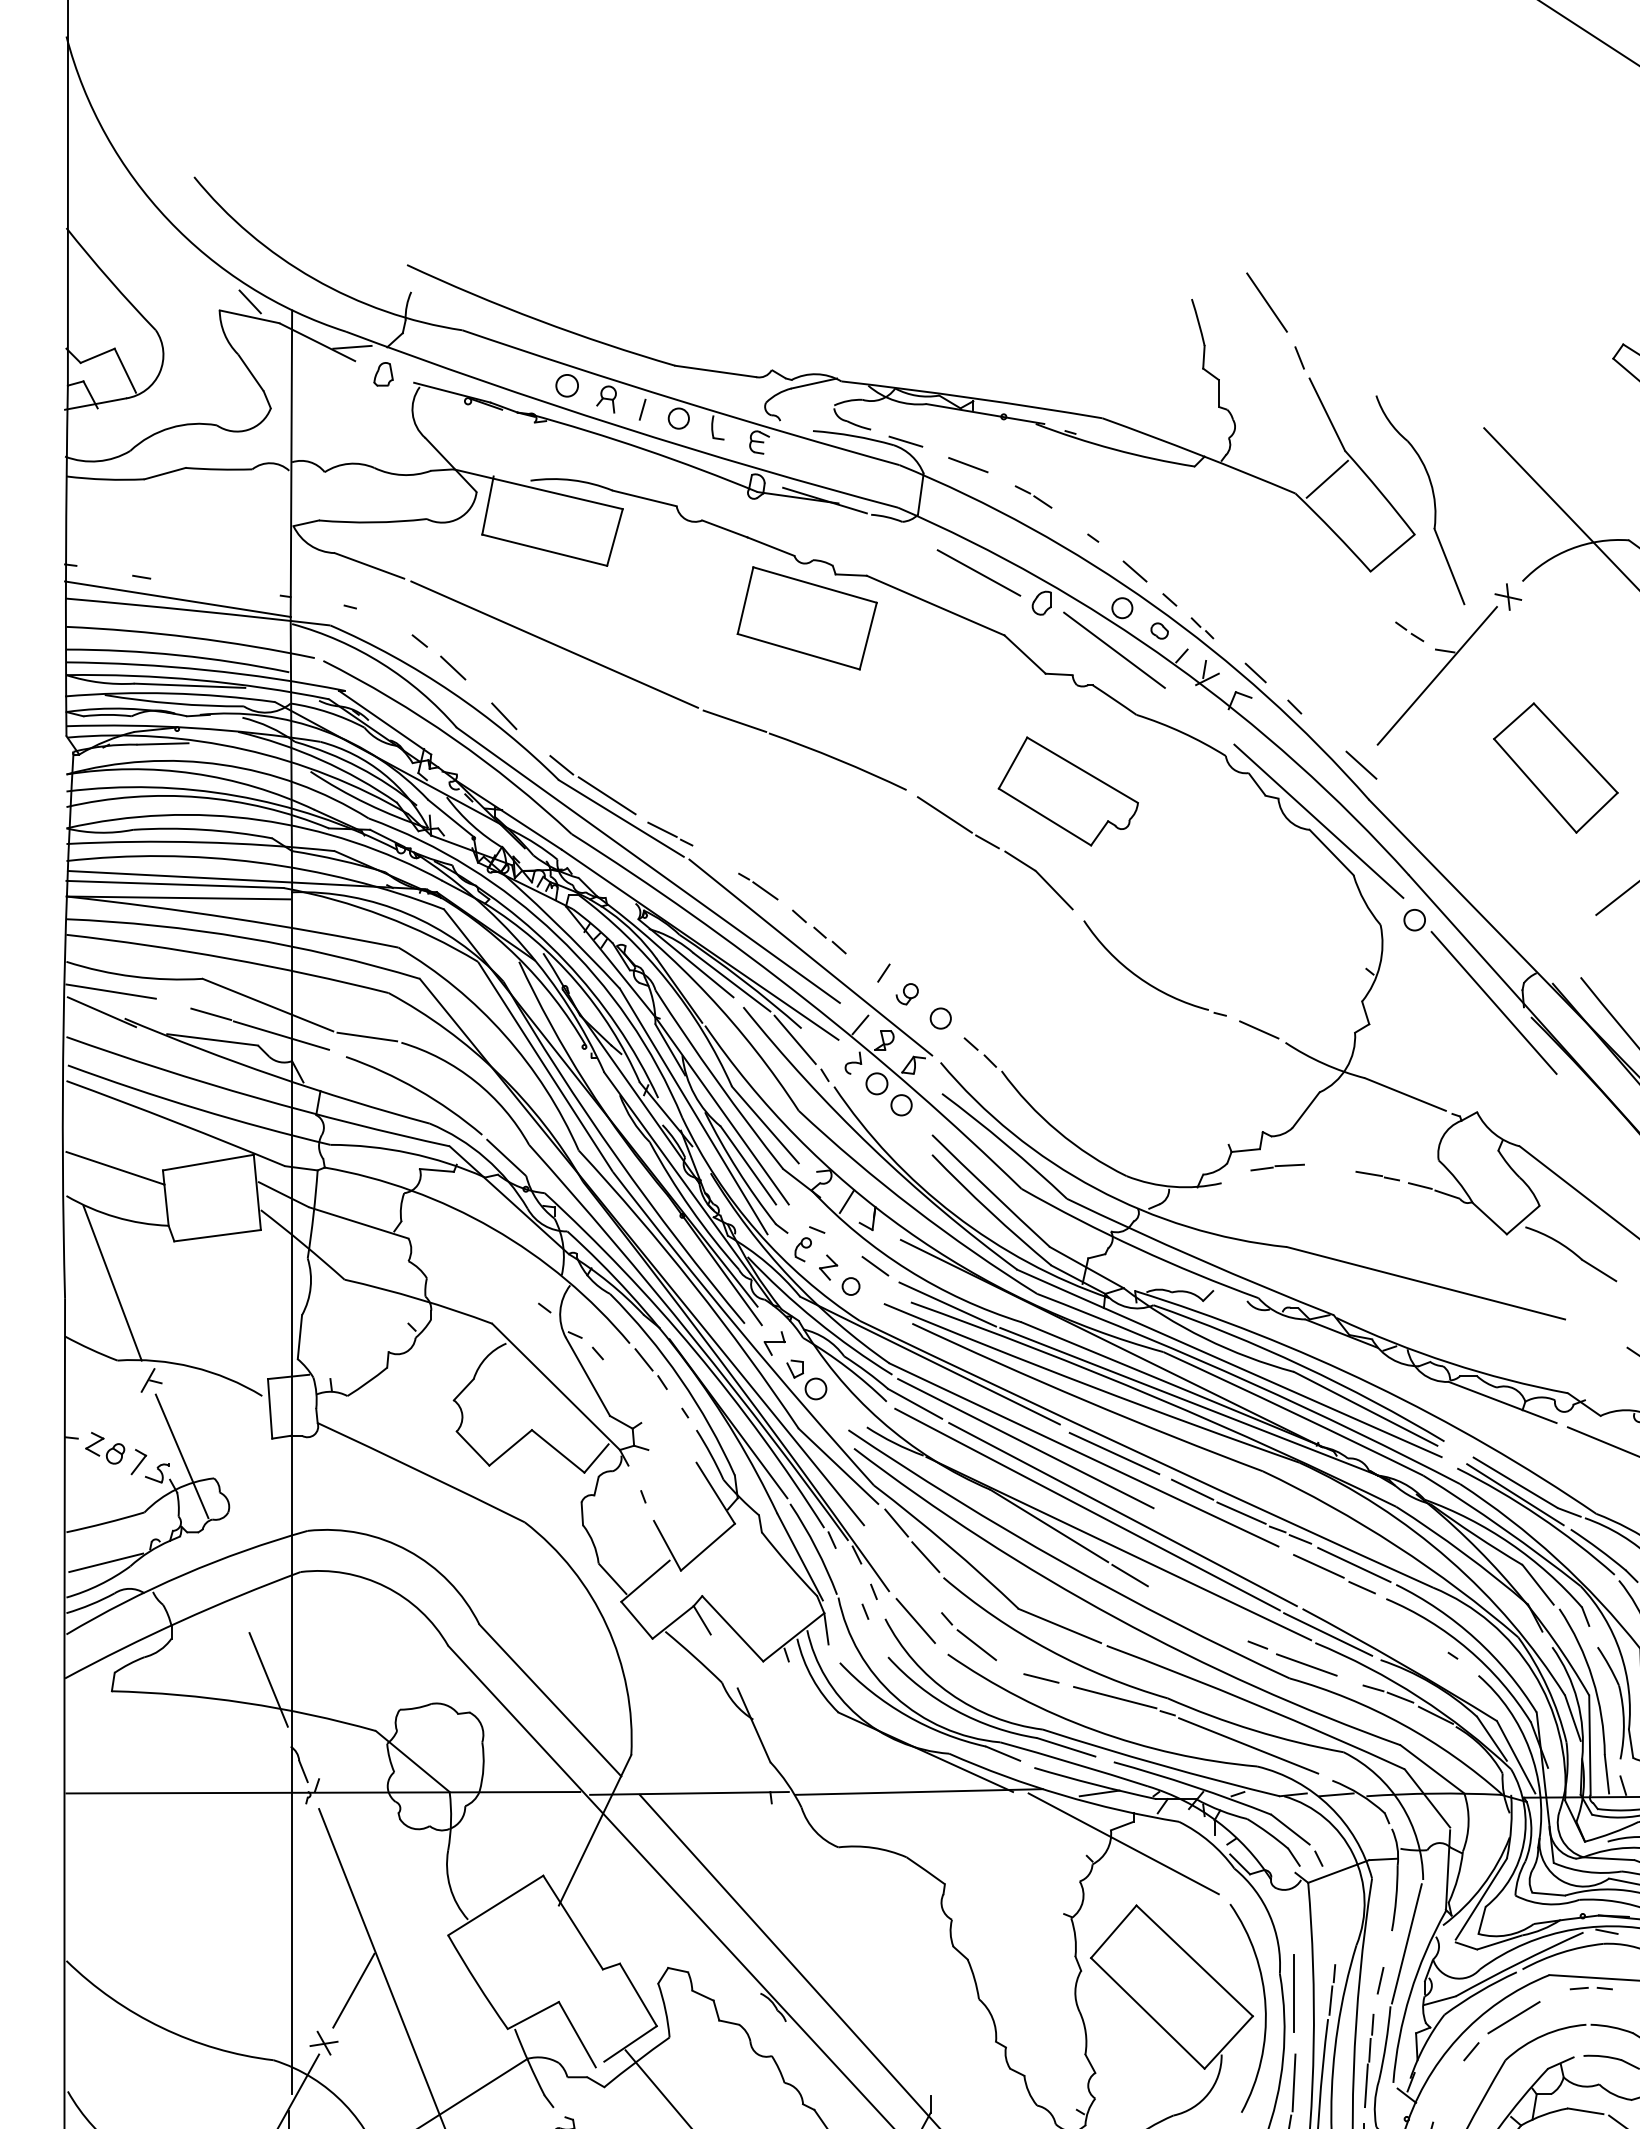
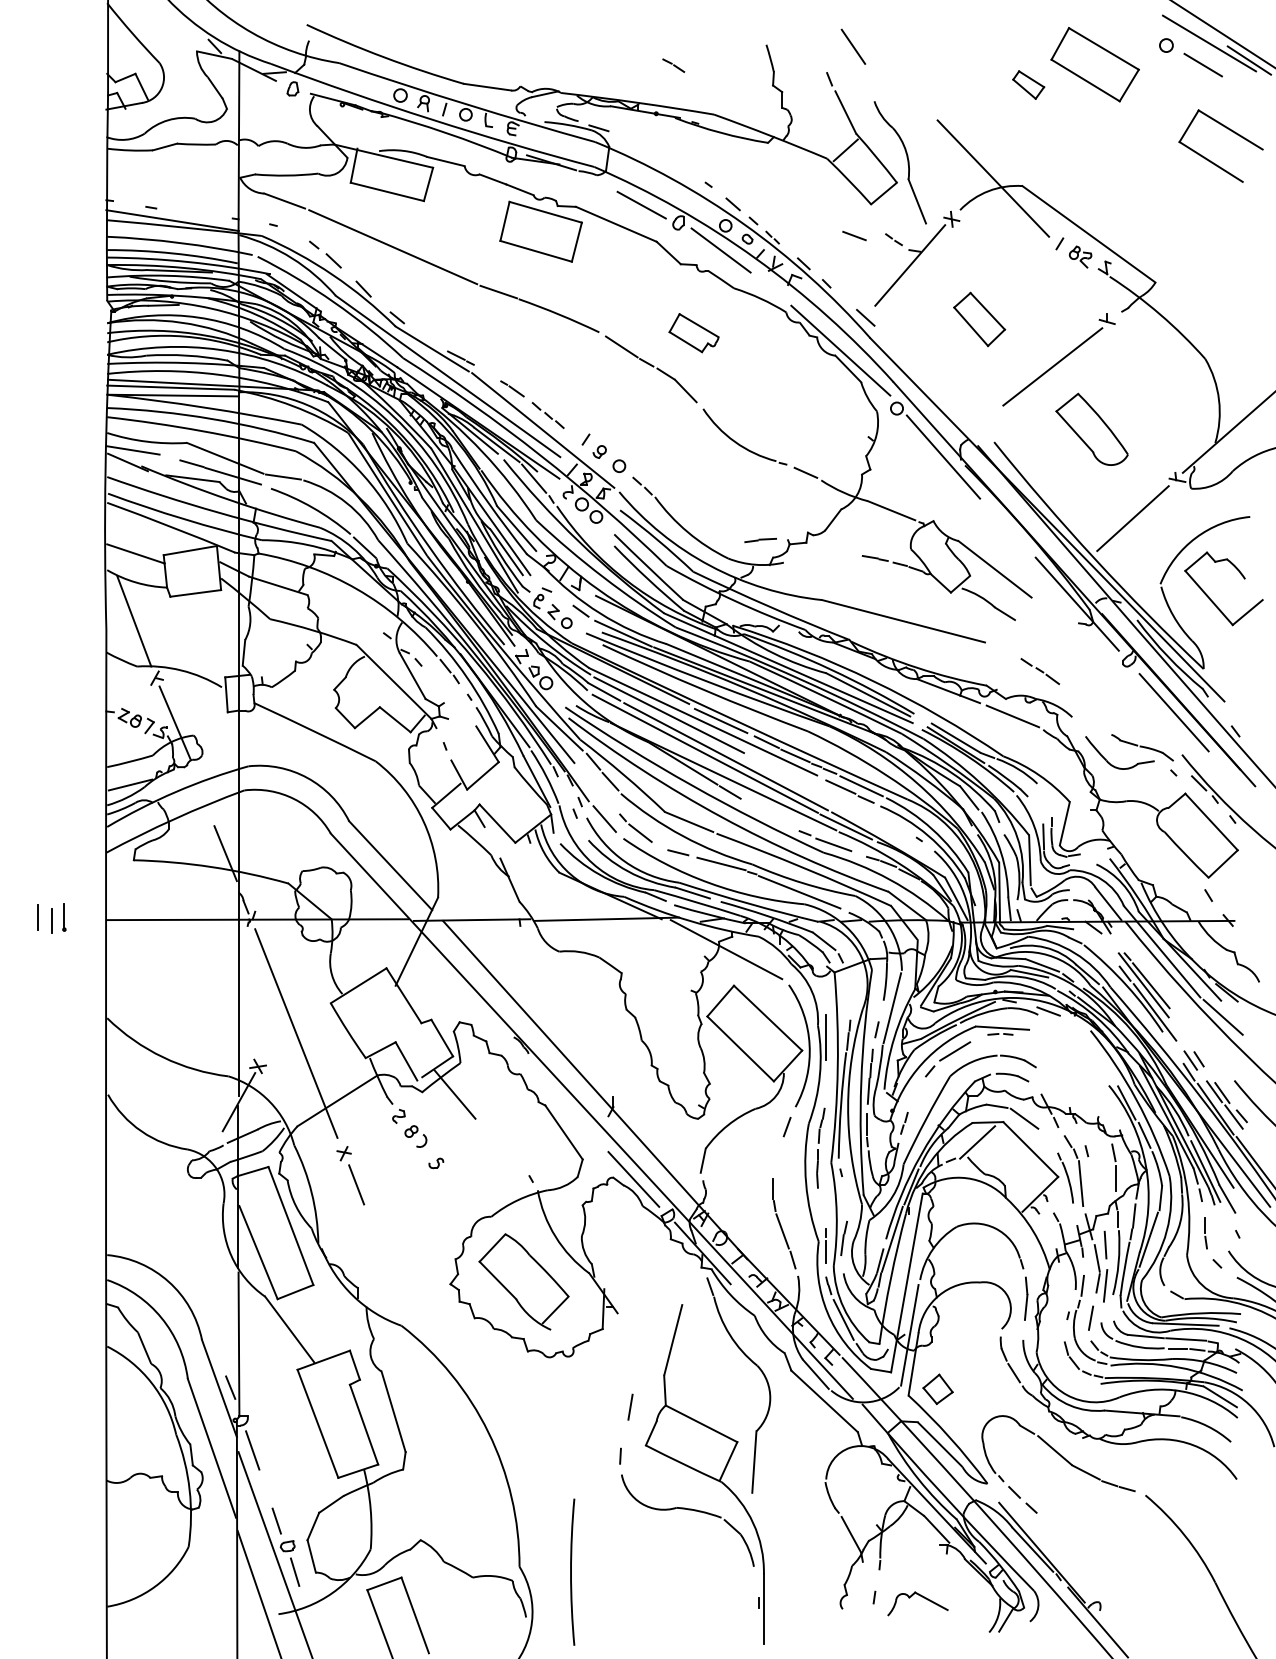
line: (1267, 302) -> (853, 46), moved
line: (968, 465) -> (854, 236), moved
line: (1033, 496) -> (673, 65), moved
part: (1555, 768) -> (979, 319), size x0.7
part: (1067, 790) -> (693, 332), size x0.6
line: (606, 795) -> (423, 335), removed
line: (1277, 1165) -> (760, 539), moved
line: (353, 1990) -> (275, 1035), removed
line: (1294, 2082) -> (826, 1089), removed

